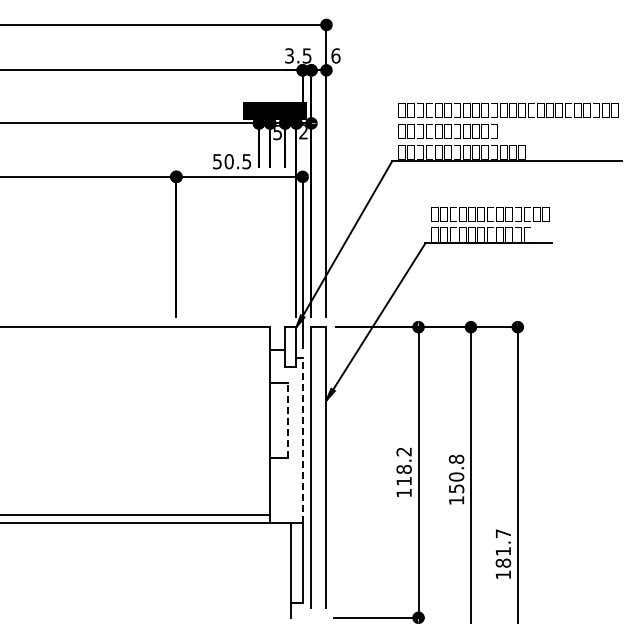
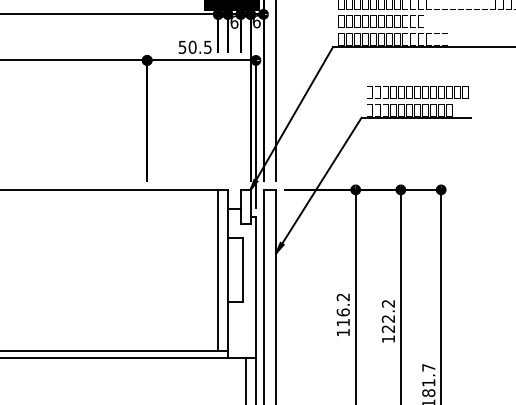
text: (303, 131) -> (256, 21), 2 -> 6
text: (277, 132) -> (234, 22), 5 -> 6
line: (258, 420) -> (217, 270), added
line: (287, 420) -> (242, 270), dashed -> solid
line: (302, 440) -> (255, 287), dashed -> solid
text: (403, 469) -> (342, 312), 118.2 -> 116.2
text: (456, 473) -> (388, 315), 150.8 -> 122.2

